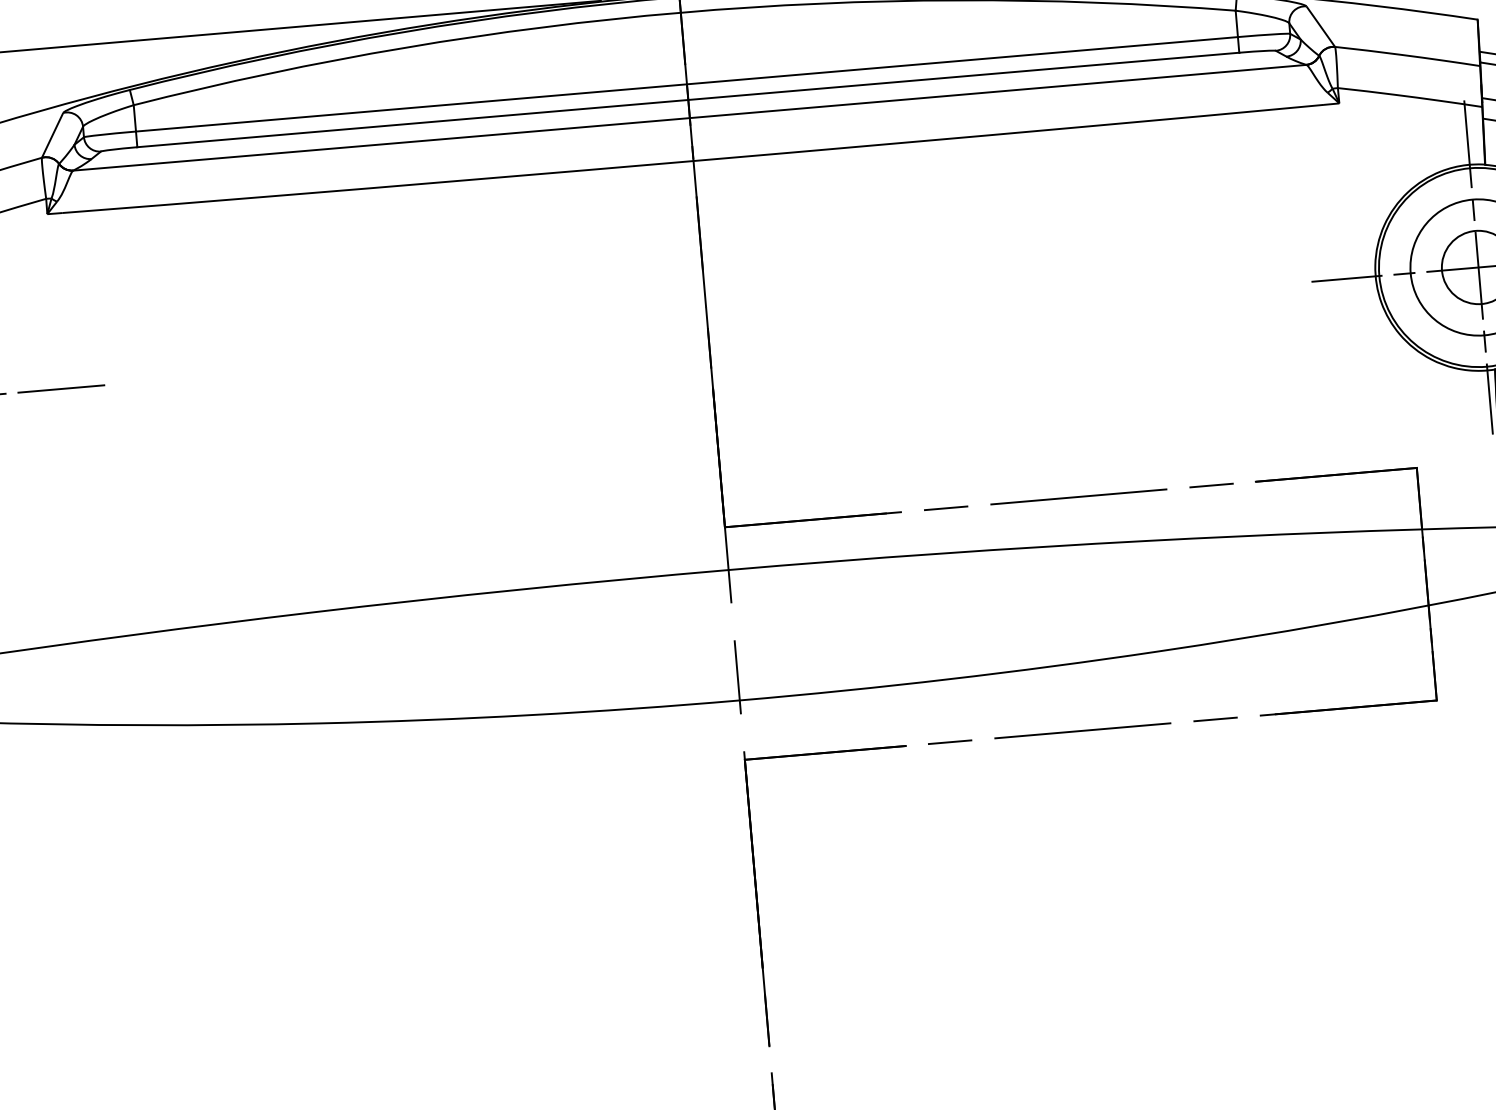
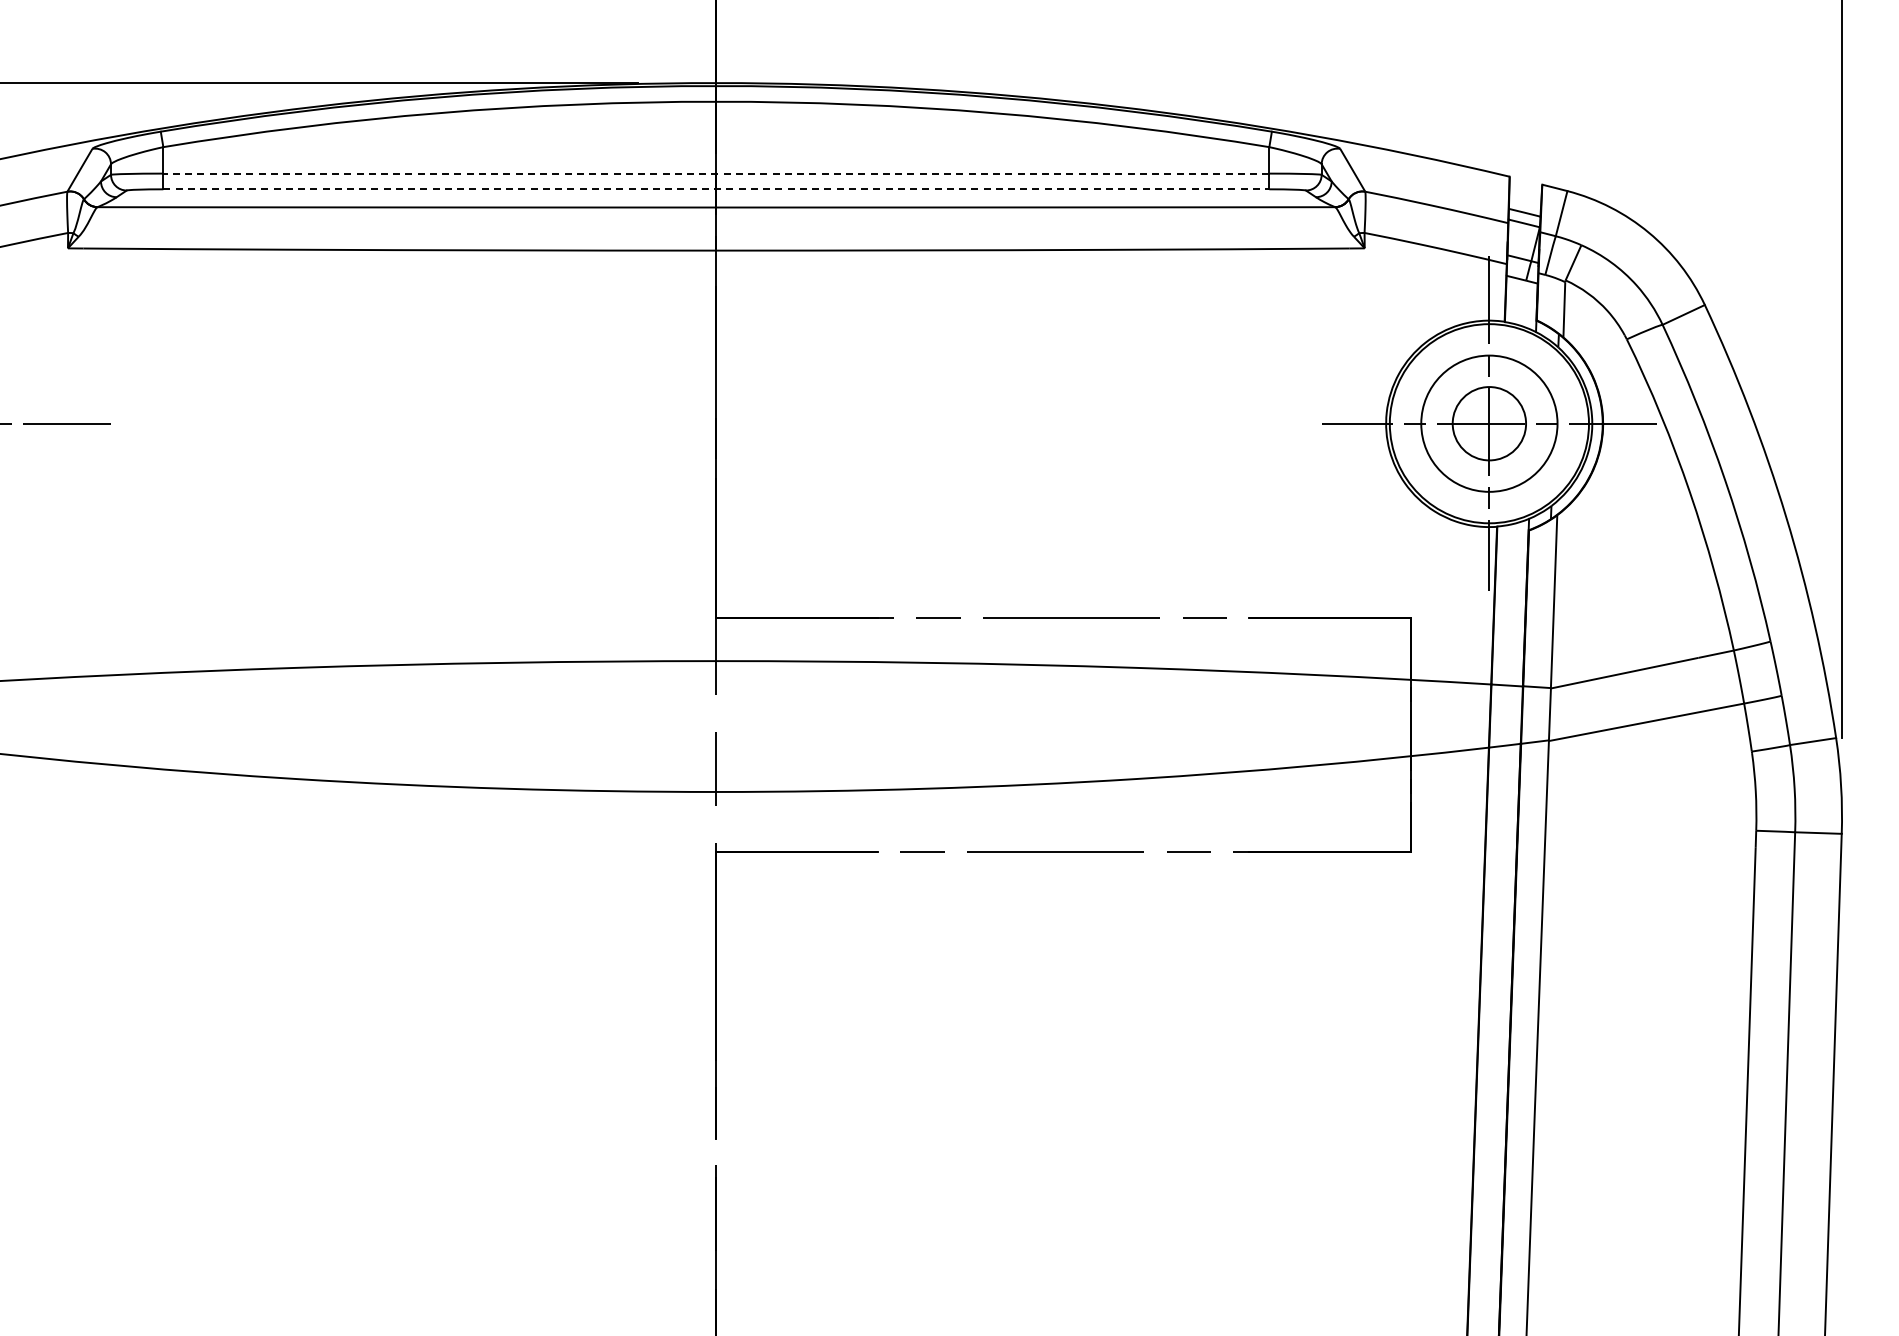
line: (687, 84) -> (716, 173), solid -> dashed
line: (688, 100) -> (716, 189), solid -> dashed

